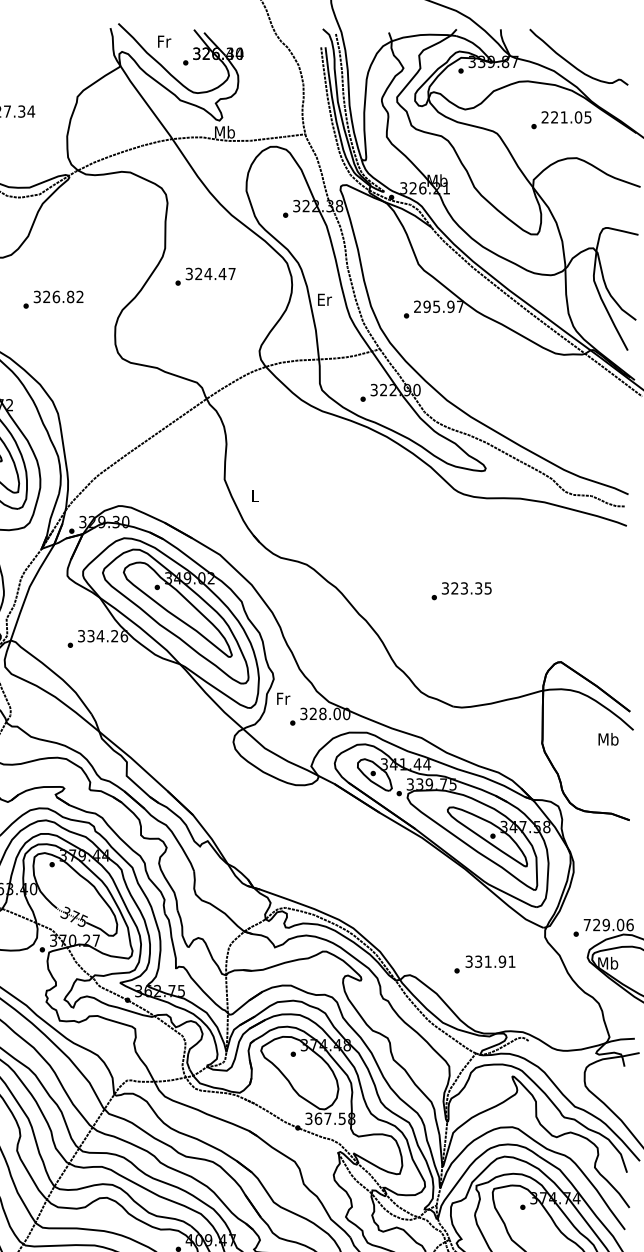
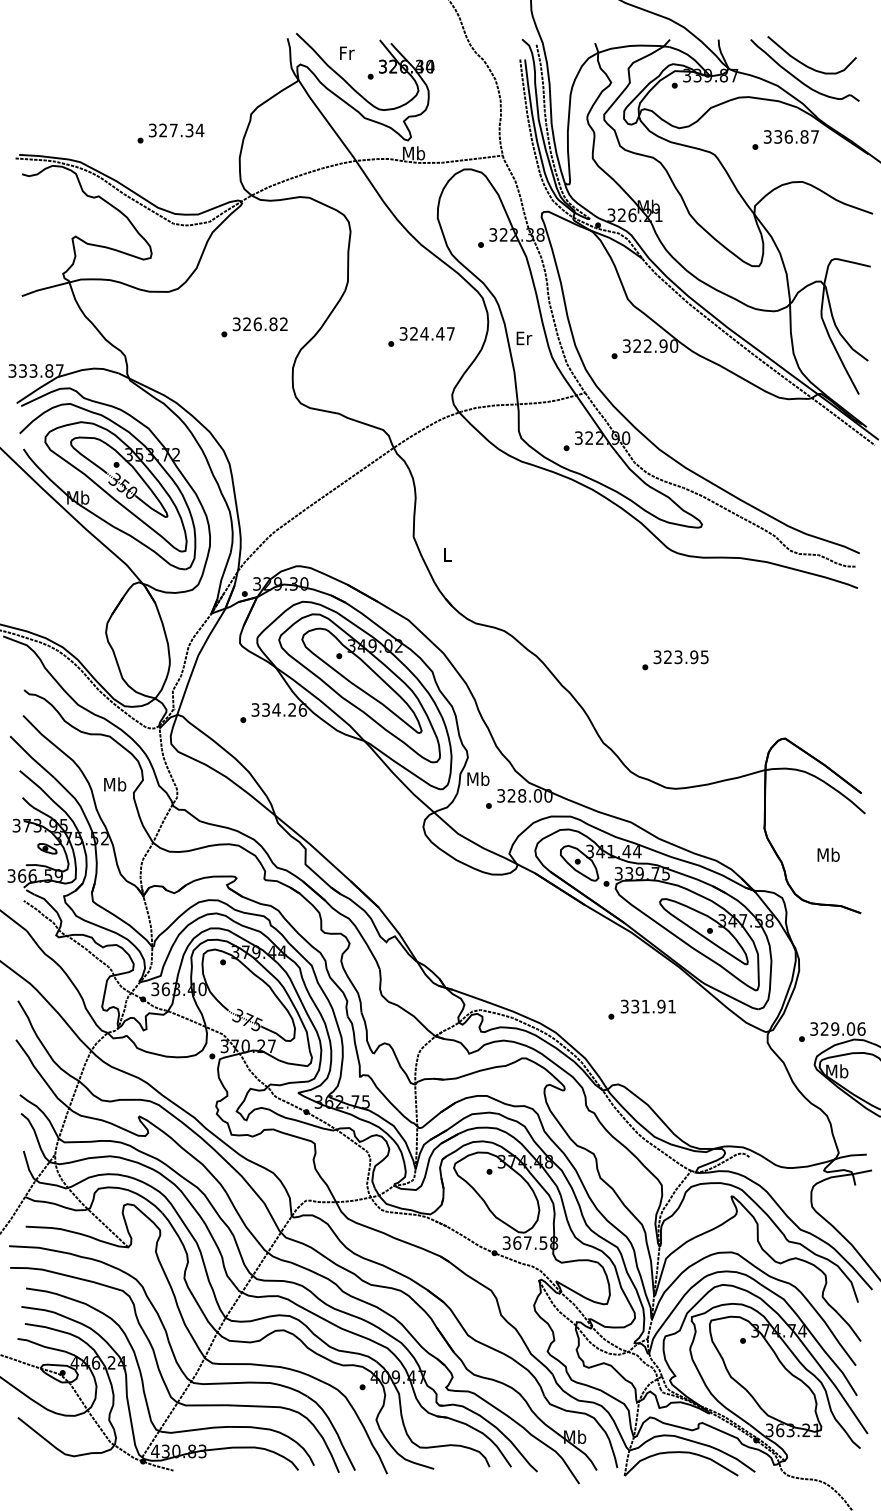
curve: (578, 50) -> (804, 63), added
text: (565, 117) -> (790, 136), 221.05 -> 336.87
text: (205, 276) -> (421, 336), moved
text: (53, 299) -> (254, 327), moved
text: (439, 306) -> (650, 345), 295.97 -> 322.90
text: (478, 587) -> (694, 656), 323.35 -> 323.95
text: (283, 698) -> (478, 778), Fr -> Mb
text: (608, 738) -> (828, 854), moved
text: (587, 924) -> (814, 1028), 729.06 -> 329.06
text: (484, 964) -> (641, 1009), moved

